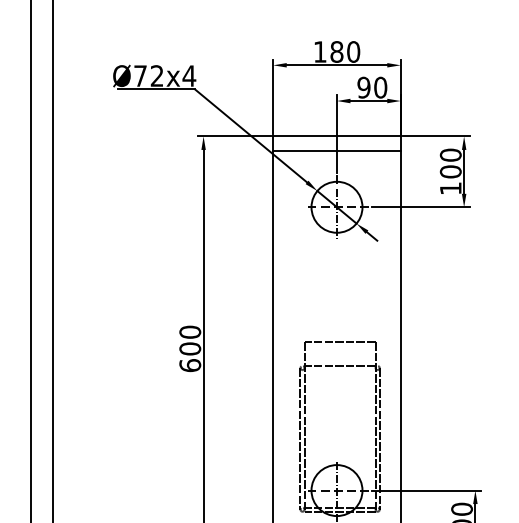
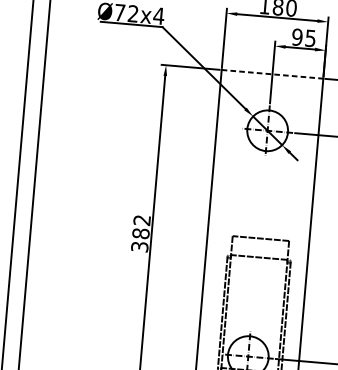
text: (380, 87) -> (310, 38), 90 -> 95
line: (337, 136) -> (272, 74), solid -> dashed
line: (336, 150) -> (271, 85), removed
text: (190, 348) -> (141, 233), 600 -> 382

